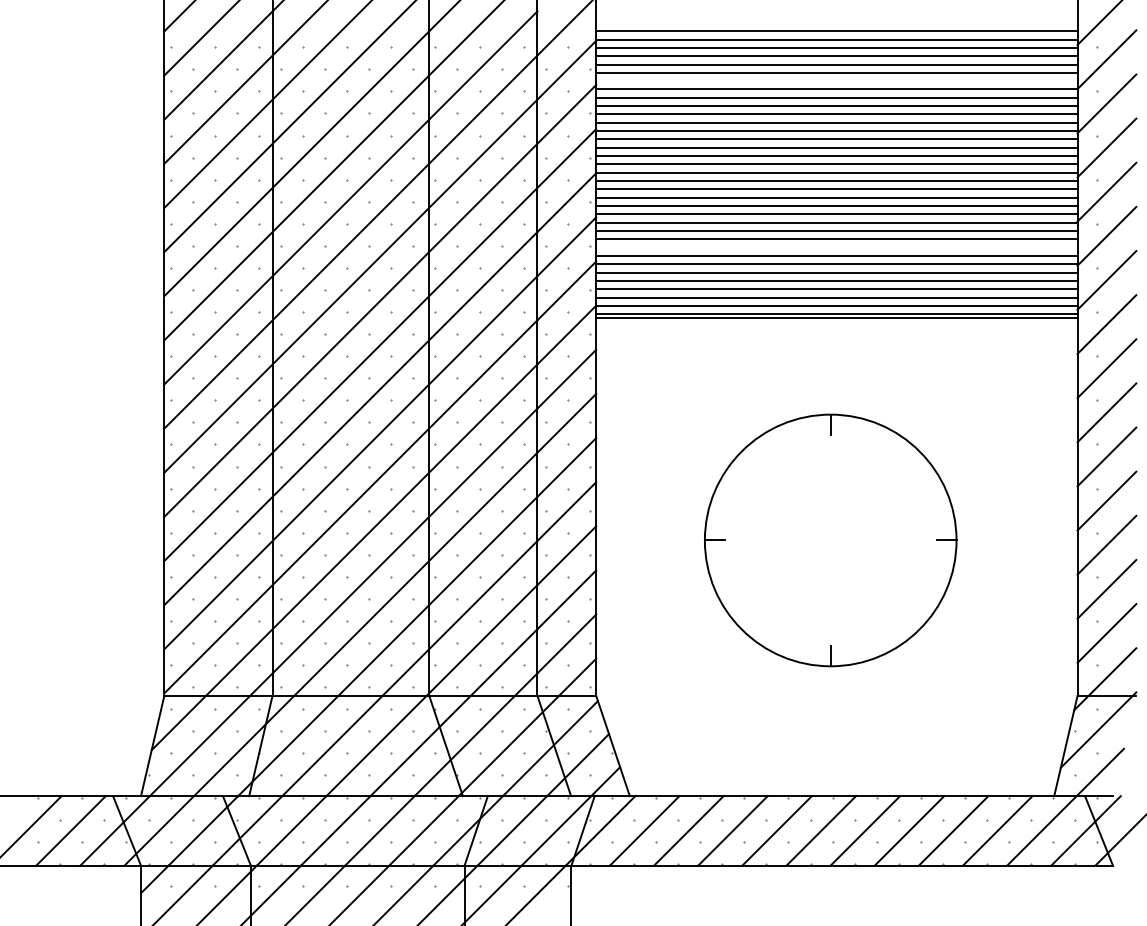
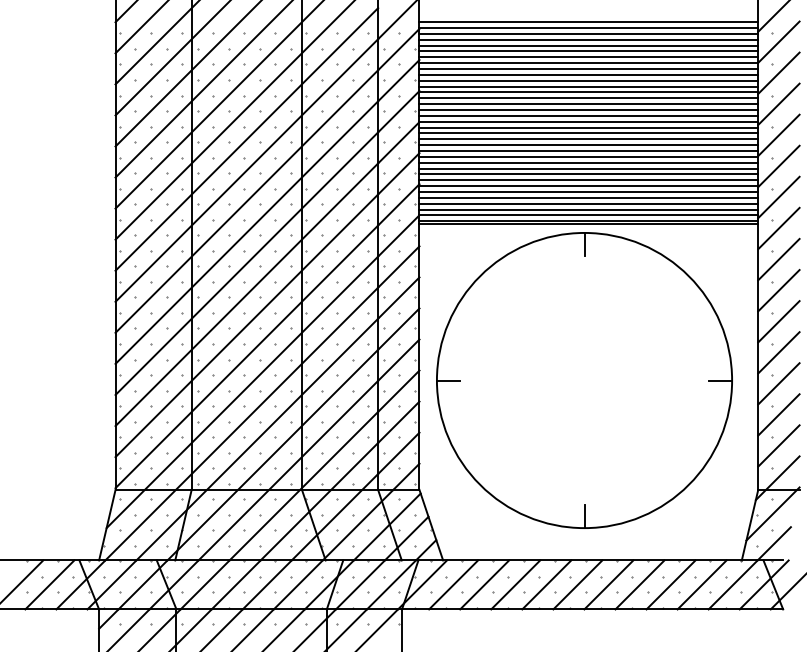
line: (836, 81) -> (588, 57), added
line: (836, 247) -> (588, 174), added
part: (830, 540) -> (584, 380), size x1.67

